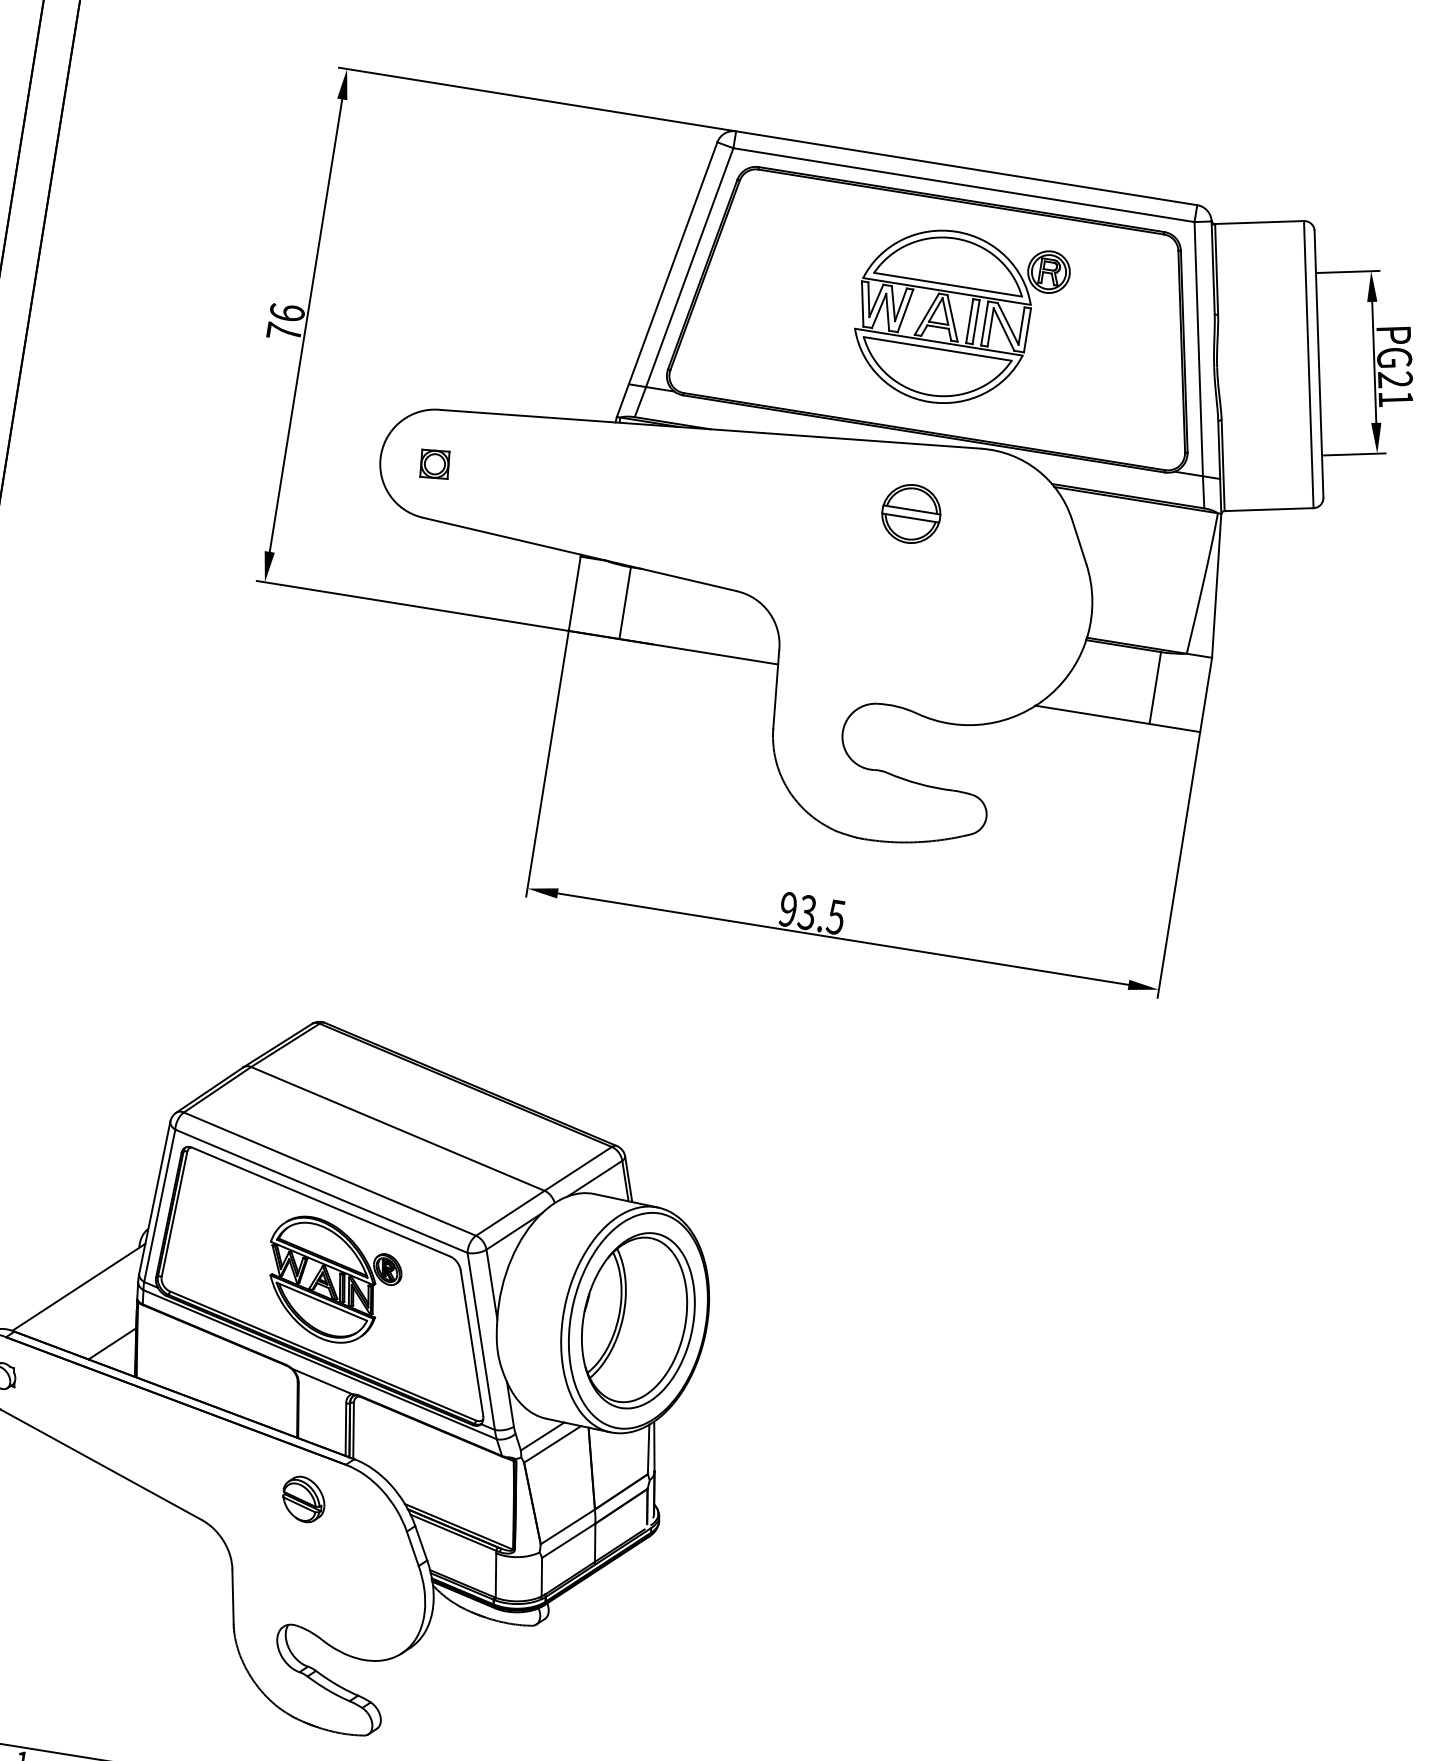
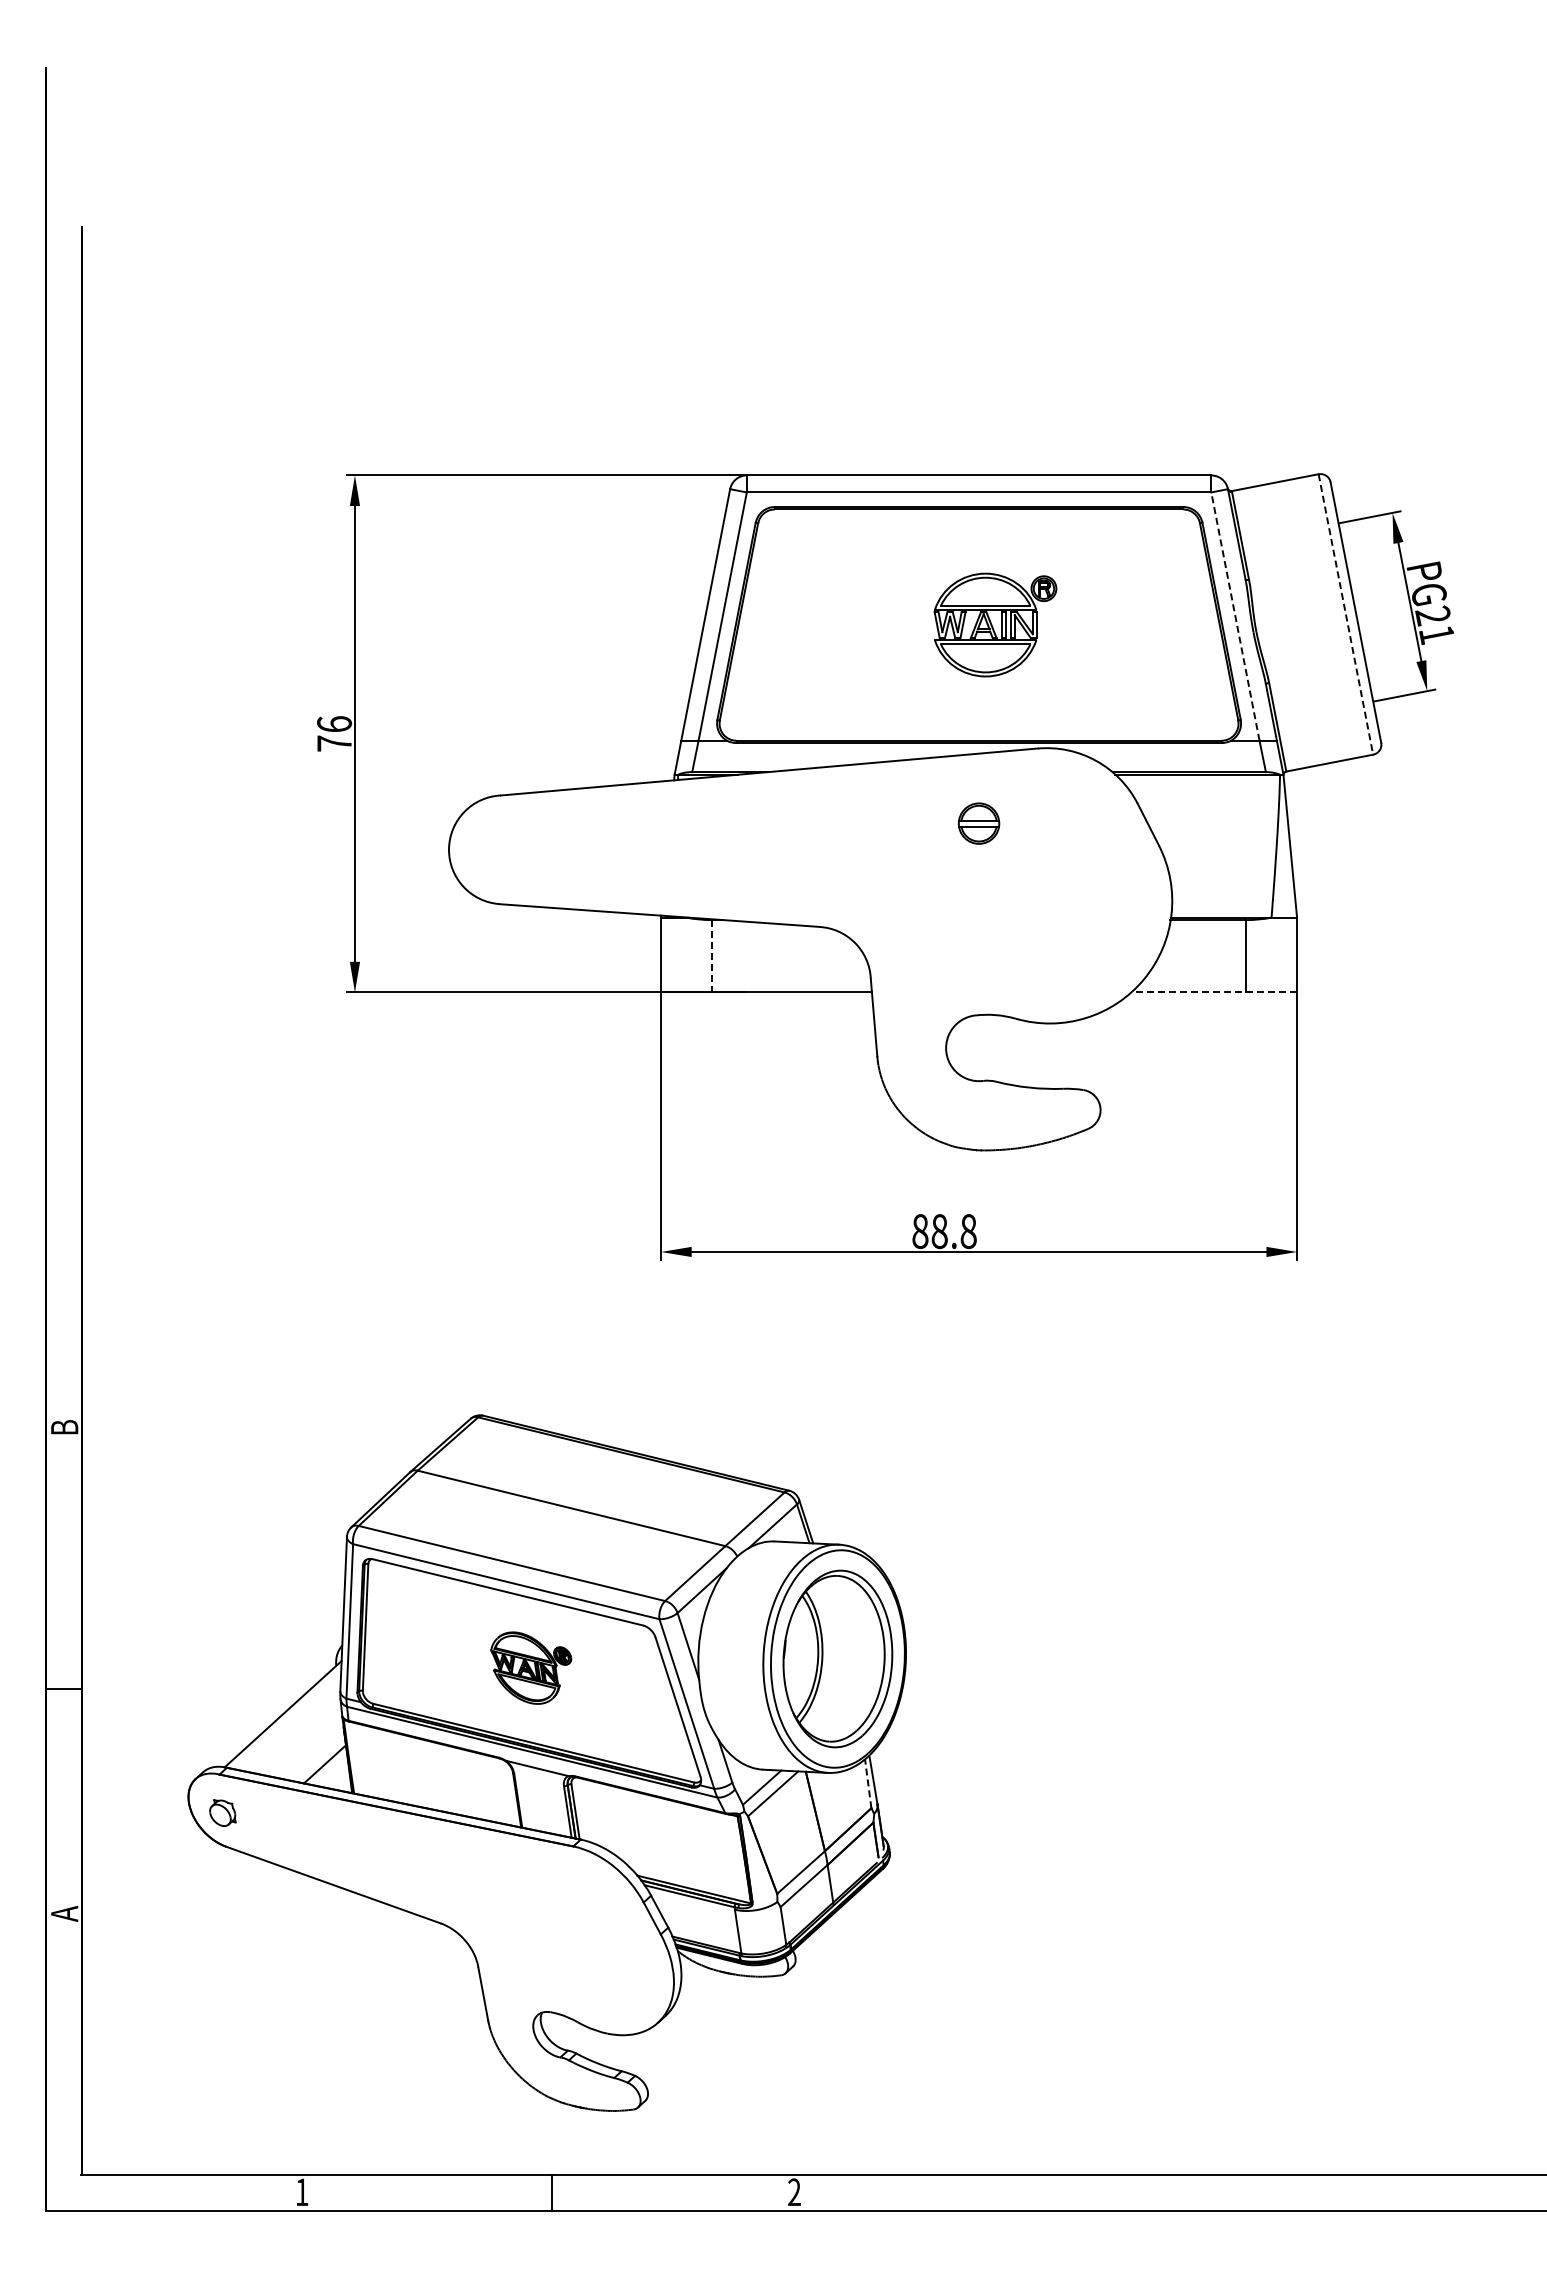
part: (959, 318) -> (995, 624), size x0.6
line: (1198, 349) -> (1235, 616), solid -> dashed
line: (1308, 364) -> (1345, 614), solid -> dashed
part: (435, 463) -> (503, 849), removed
part: (910, 513) -> (978, 823), size x0.7
line: (625, 603) -> (712, 956), solid -> dashed
line: (1117, 718) -> (1213, 992), solid -> dashed
text: (812, 913) -> (944, 1231), 93.5 -> 88.8
part: (331, 1280) -> (530, 1667), size x0.6
line: (648, 1449) -> (868, 1783), solid -> dashed
part: (303, 1498) -> (537, 1886), removed

